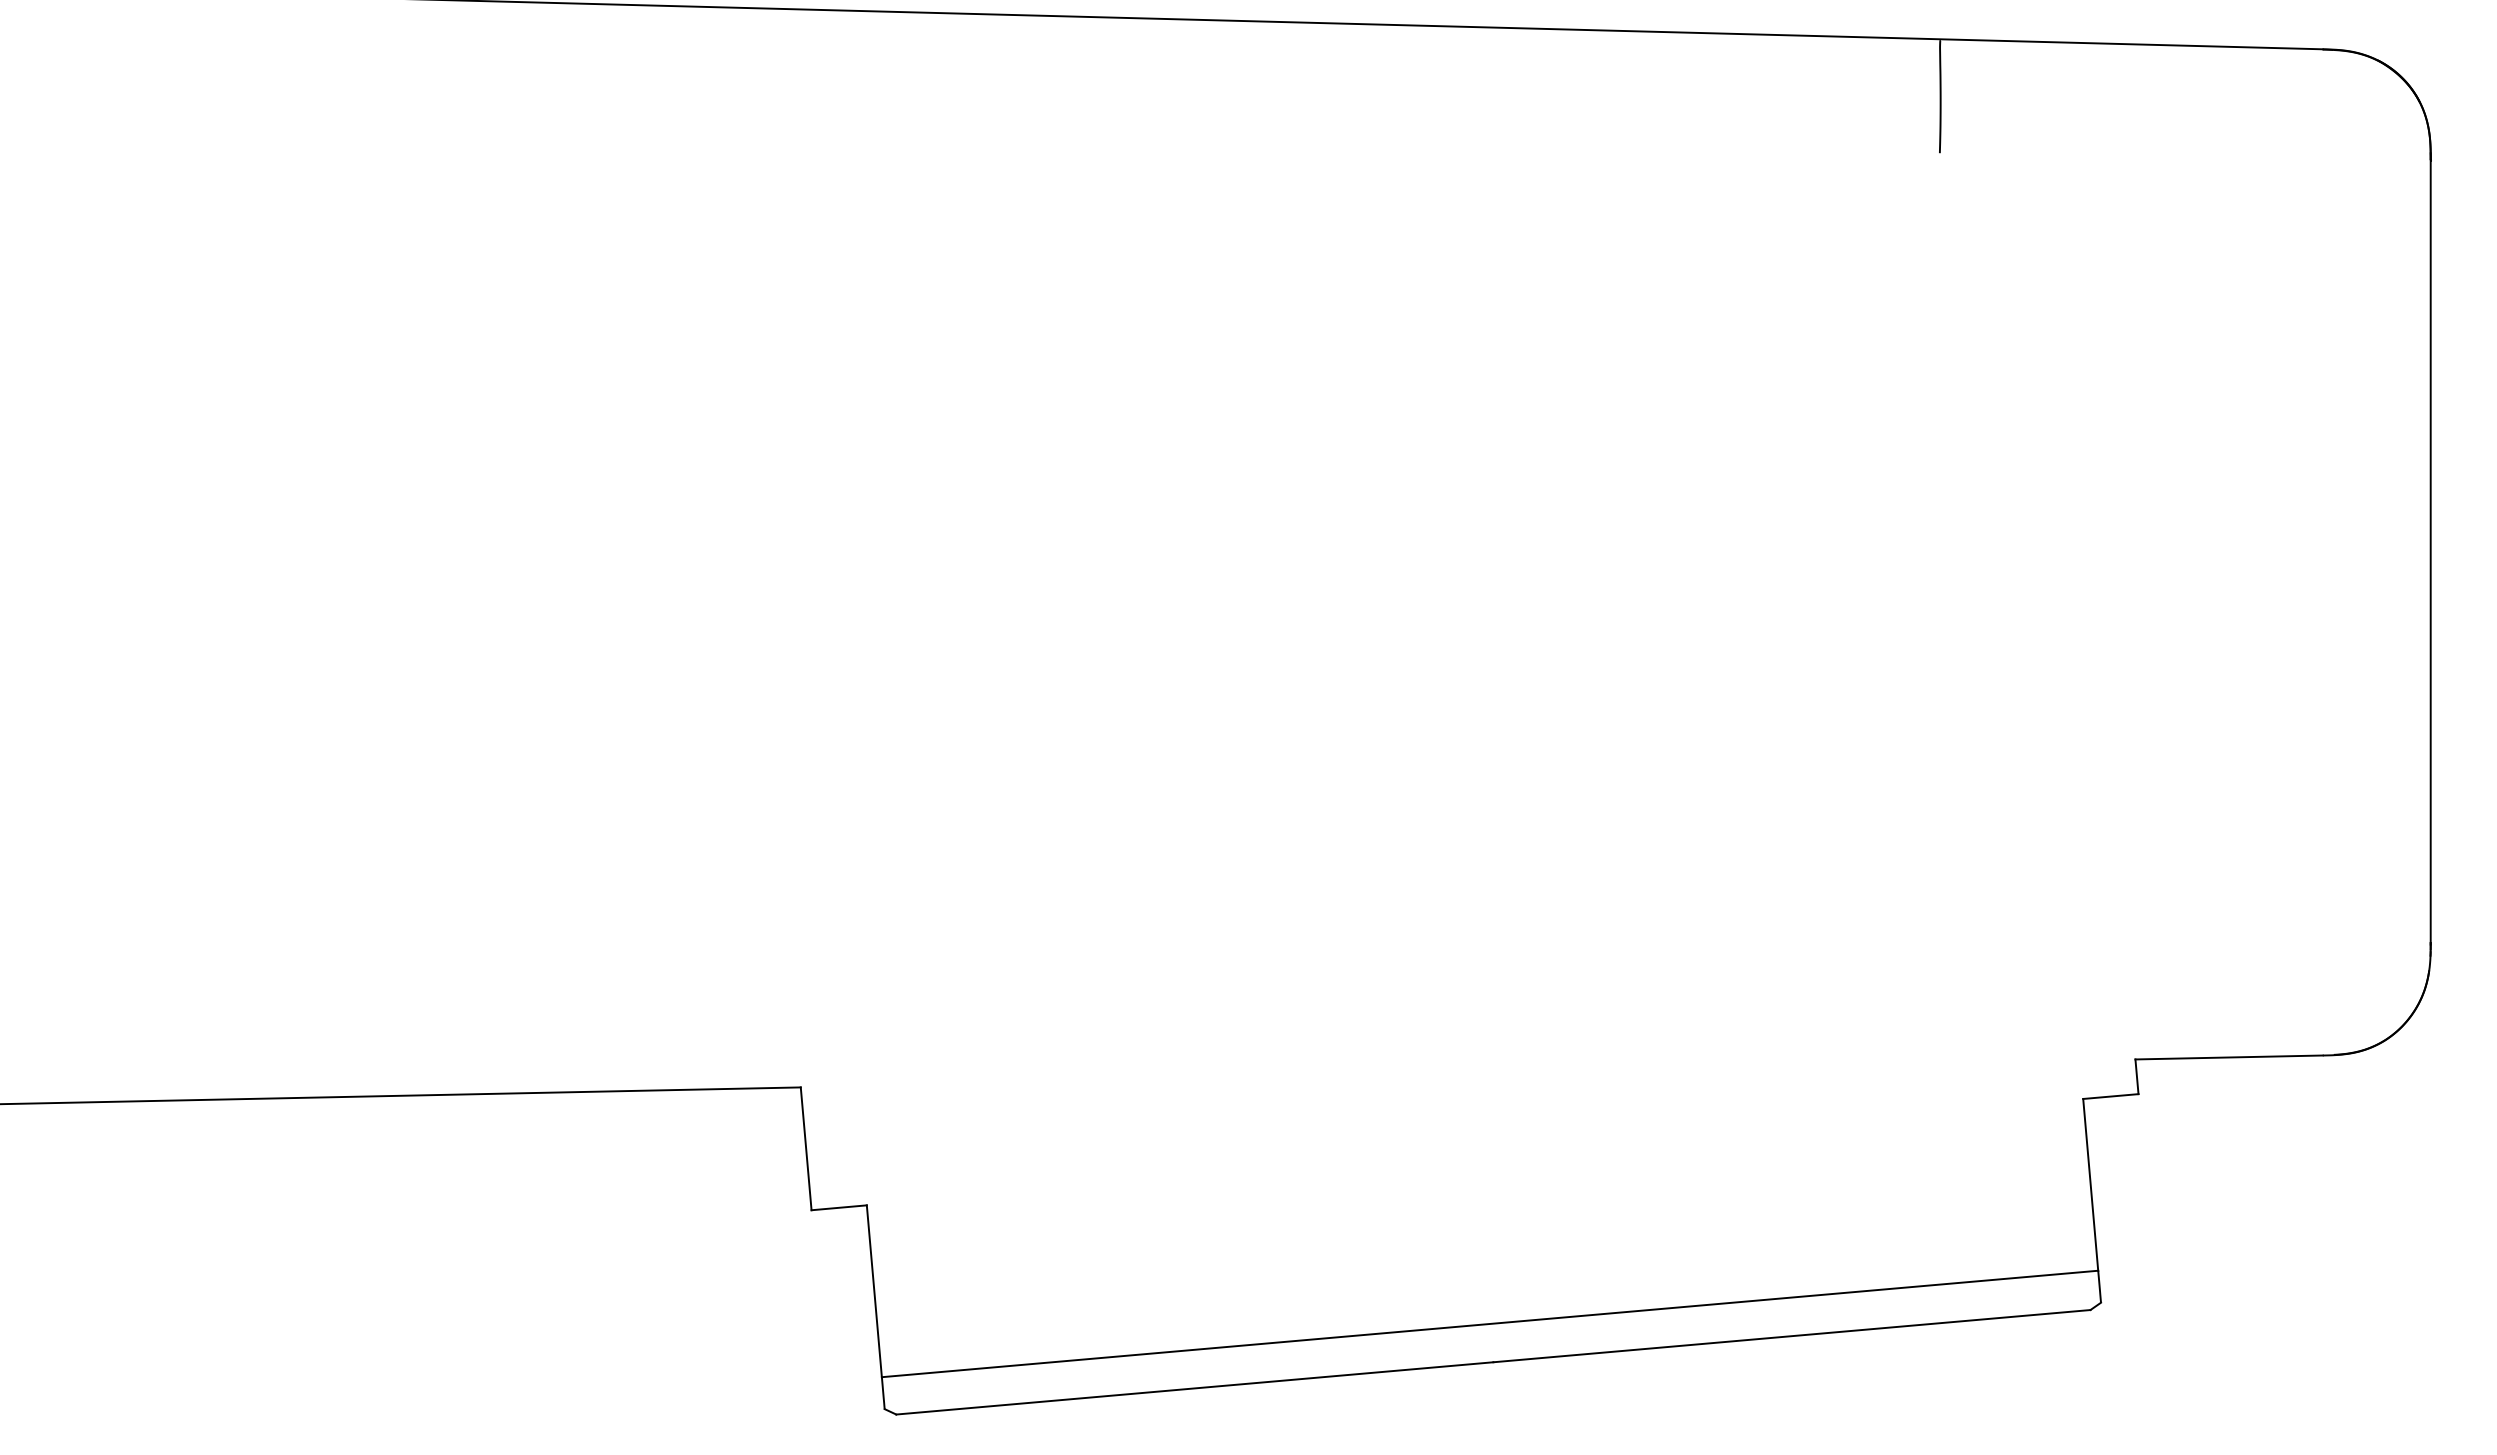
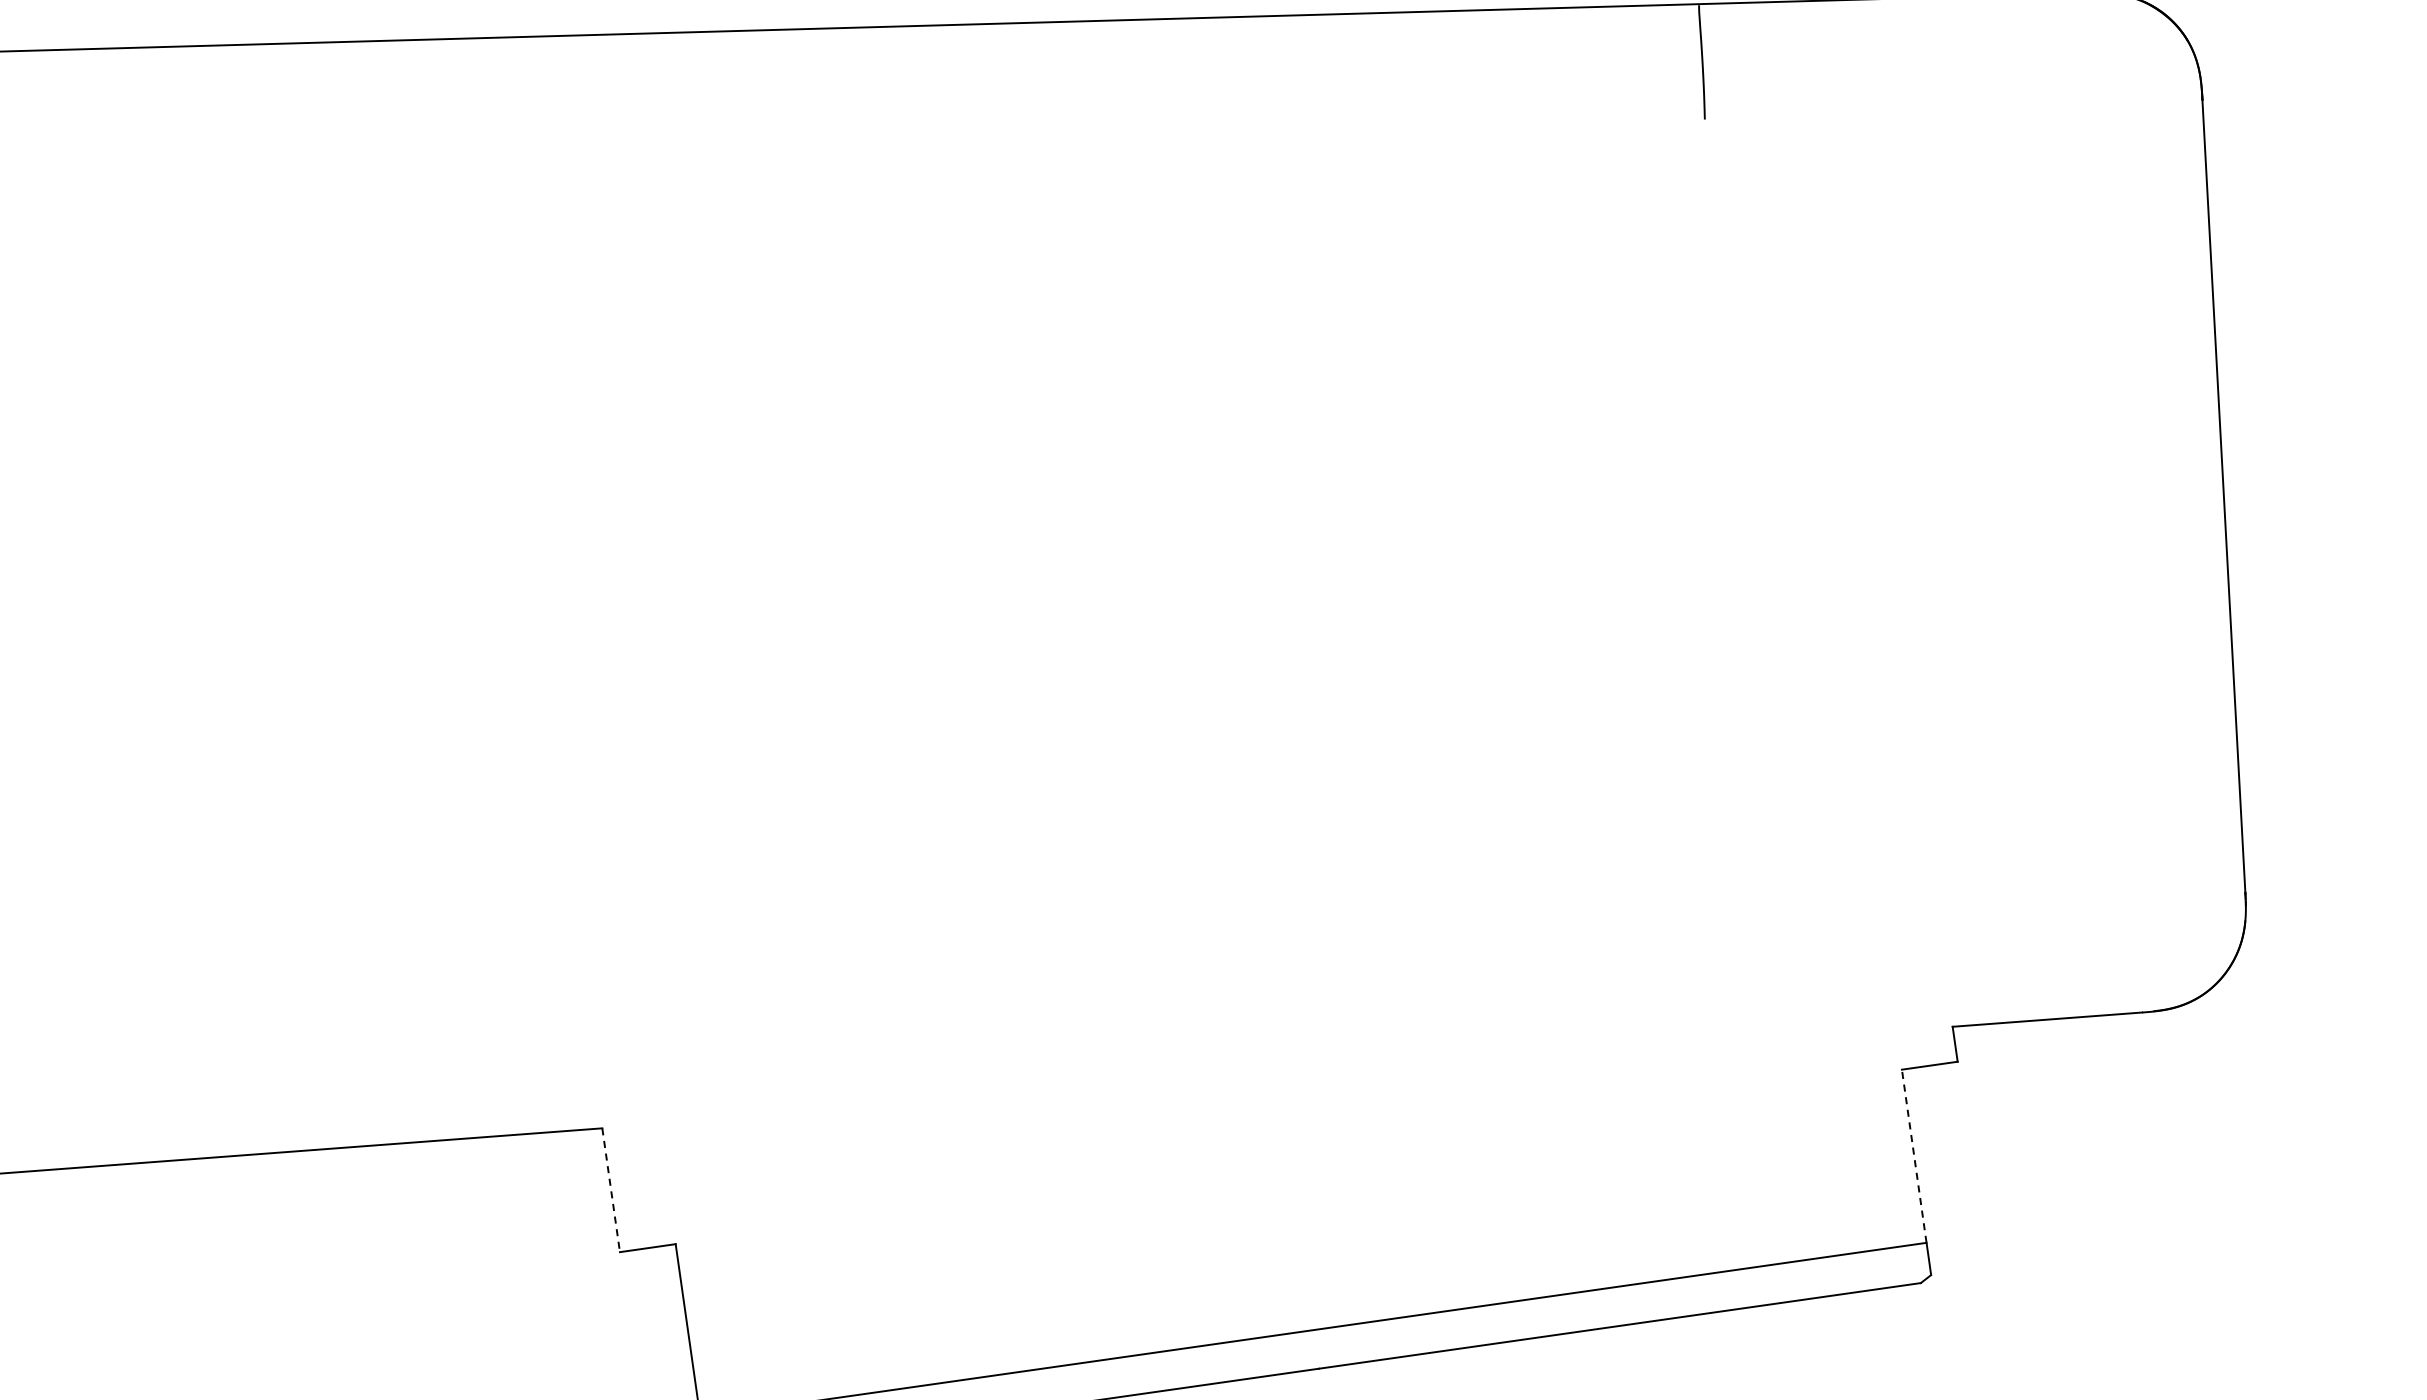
line: (806, 1148) -> (611, 1189), solid -> dashed
line: (2090, 1184) -> (1914, 1155), solid -> dashed

